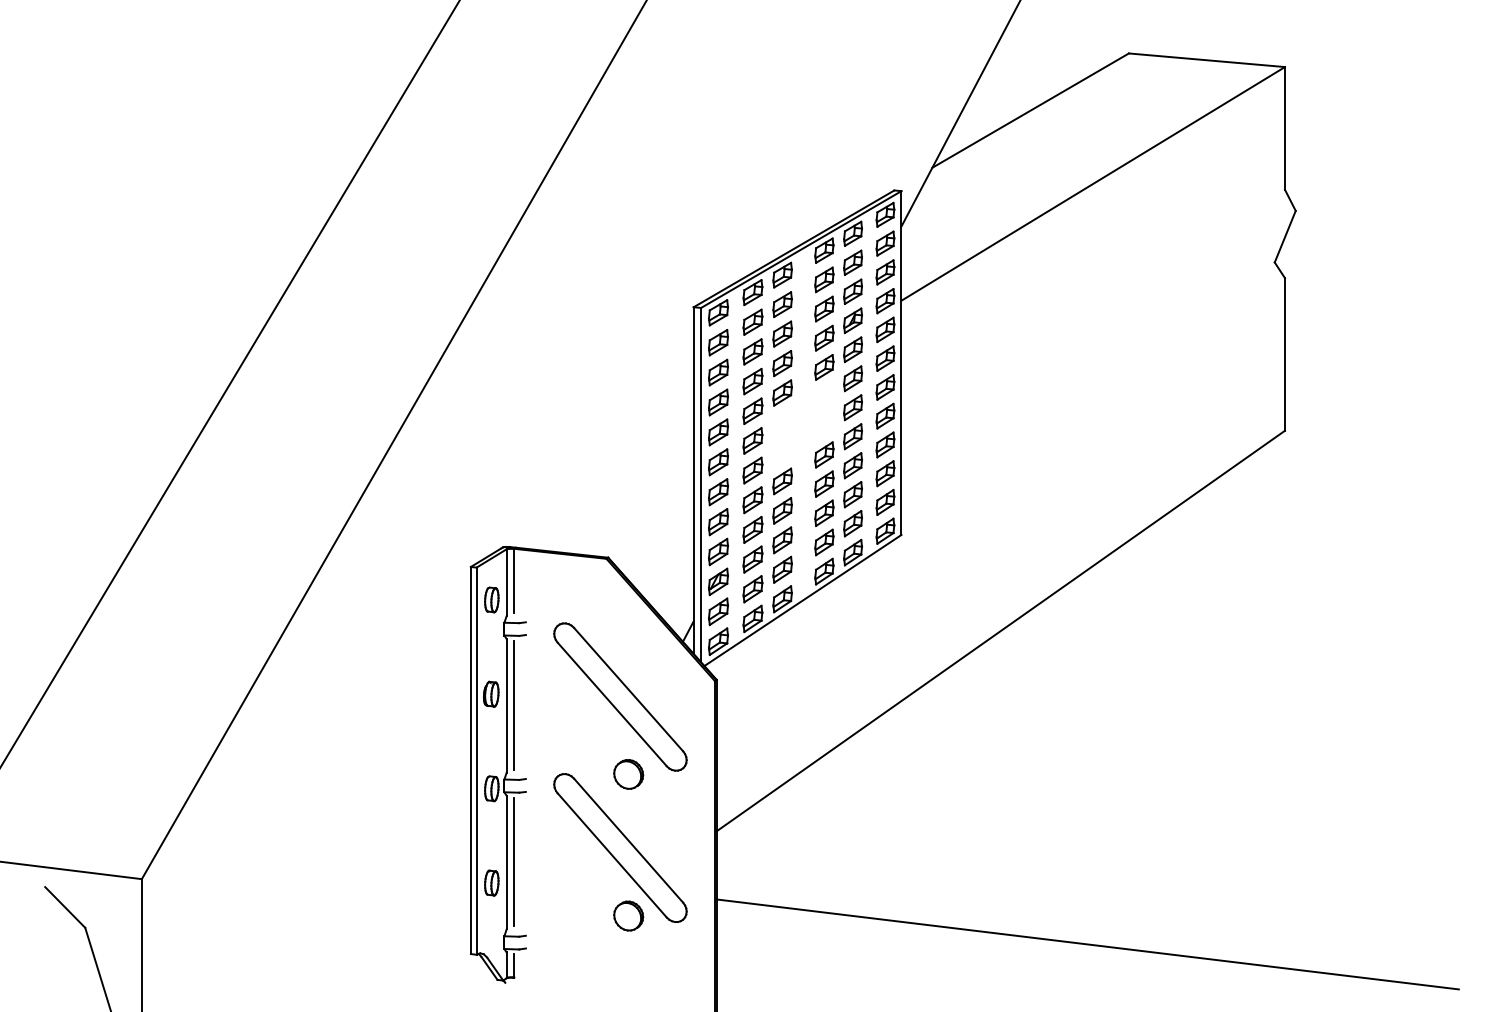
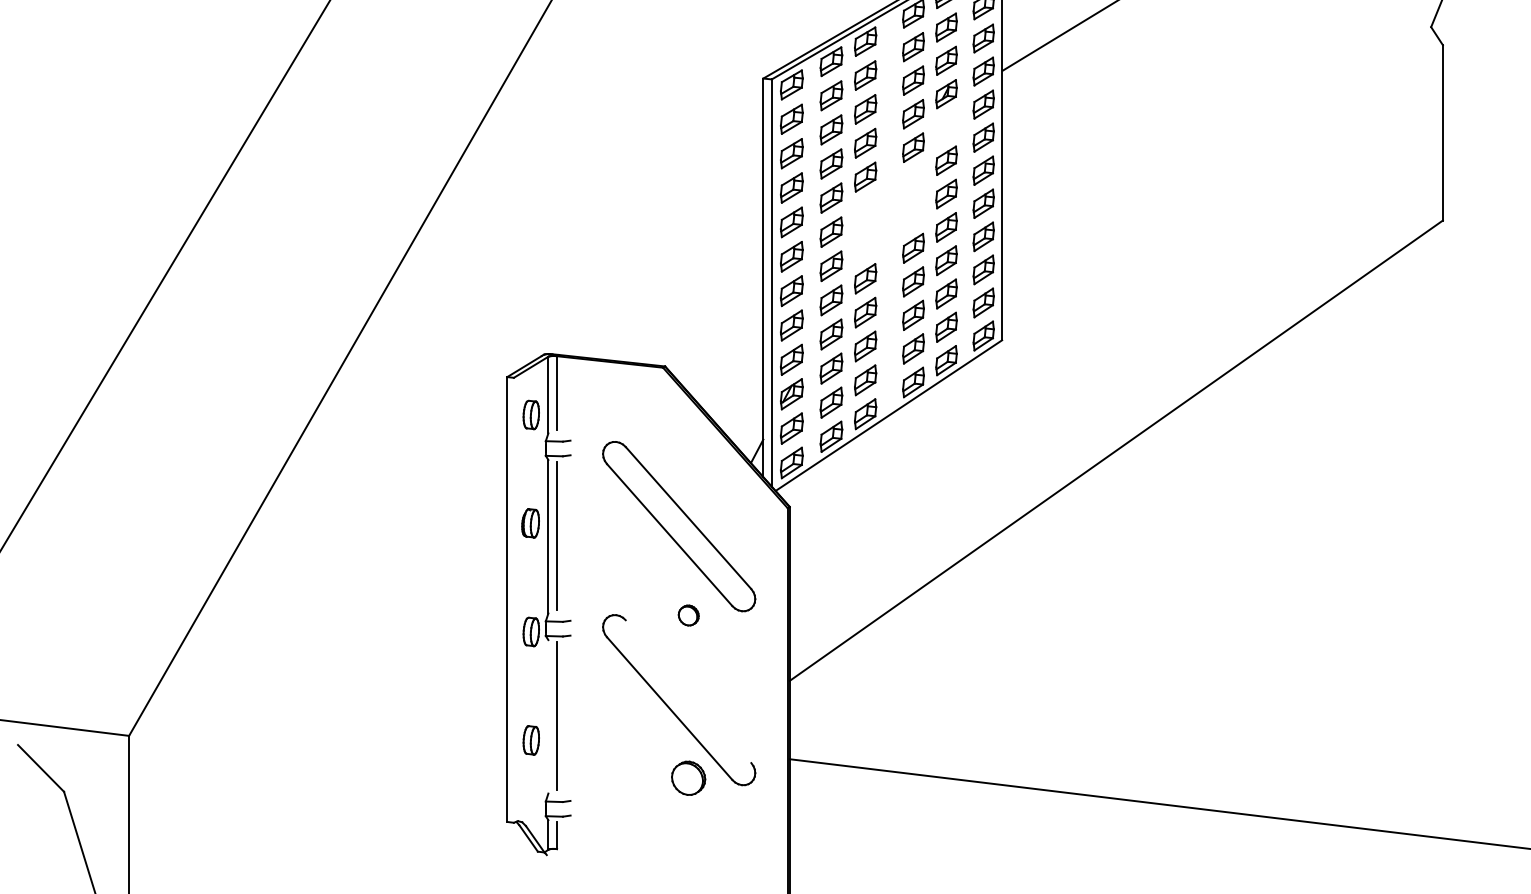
part: (852, 349) -> (945, 127), removed
line: (476, 760) -> (513, 599), removed
part: (628, 774) -> (688, 615), size x0.6
line: (628, 840) -> (688, 691), removed
line: (506, 862) -> (548, 716), removed

